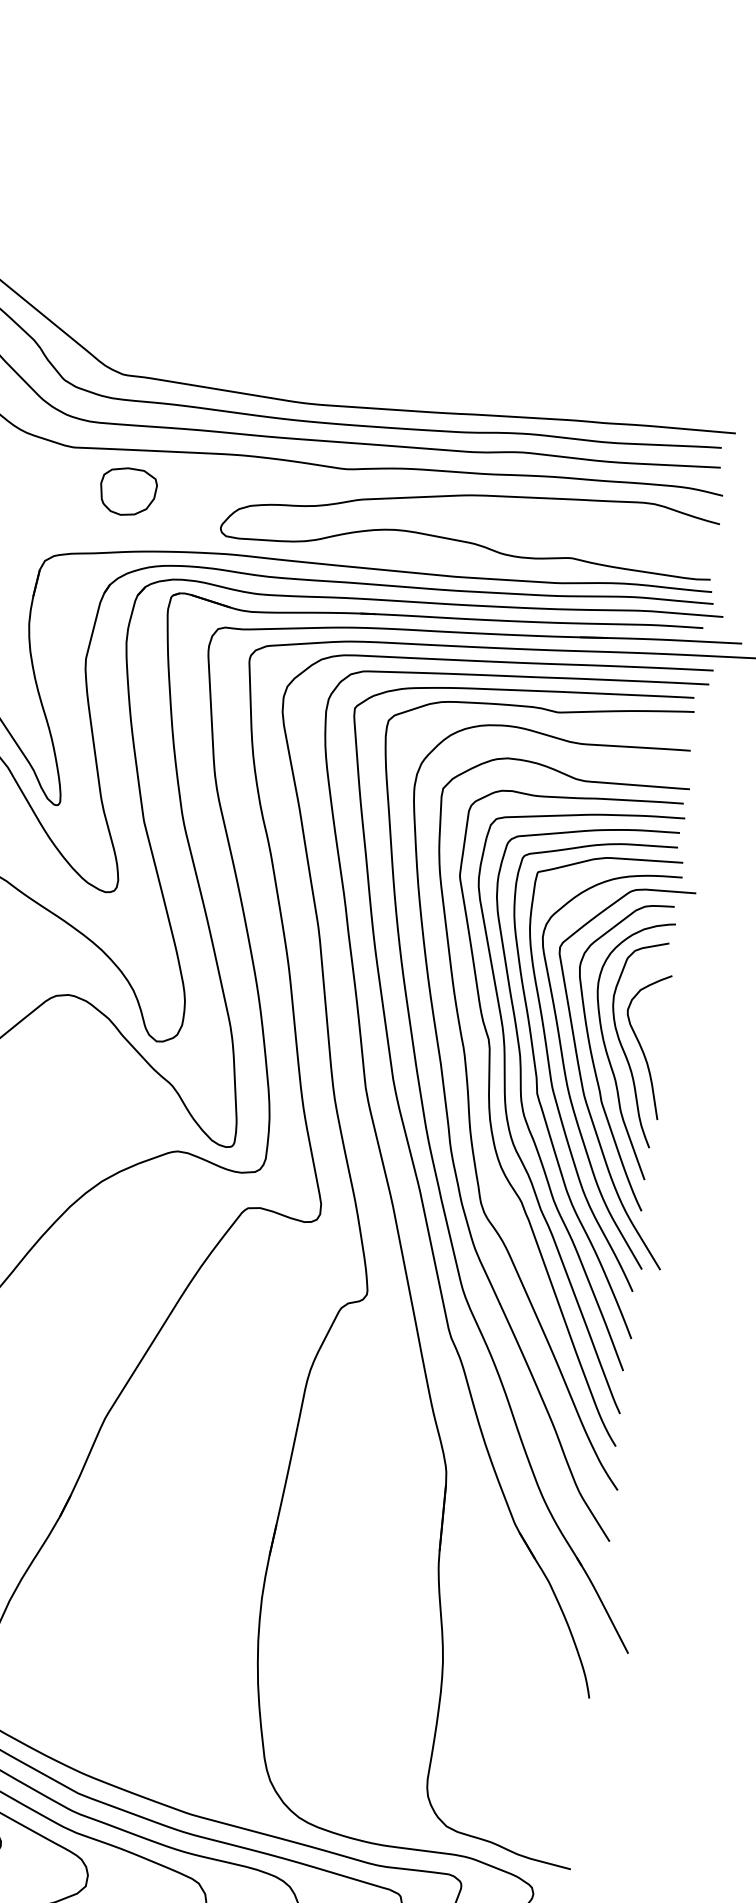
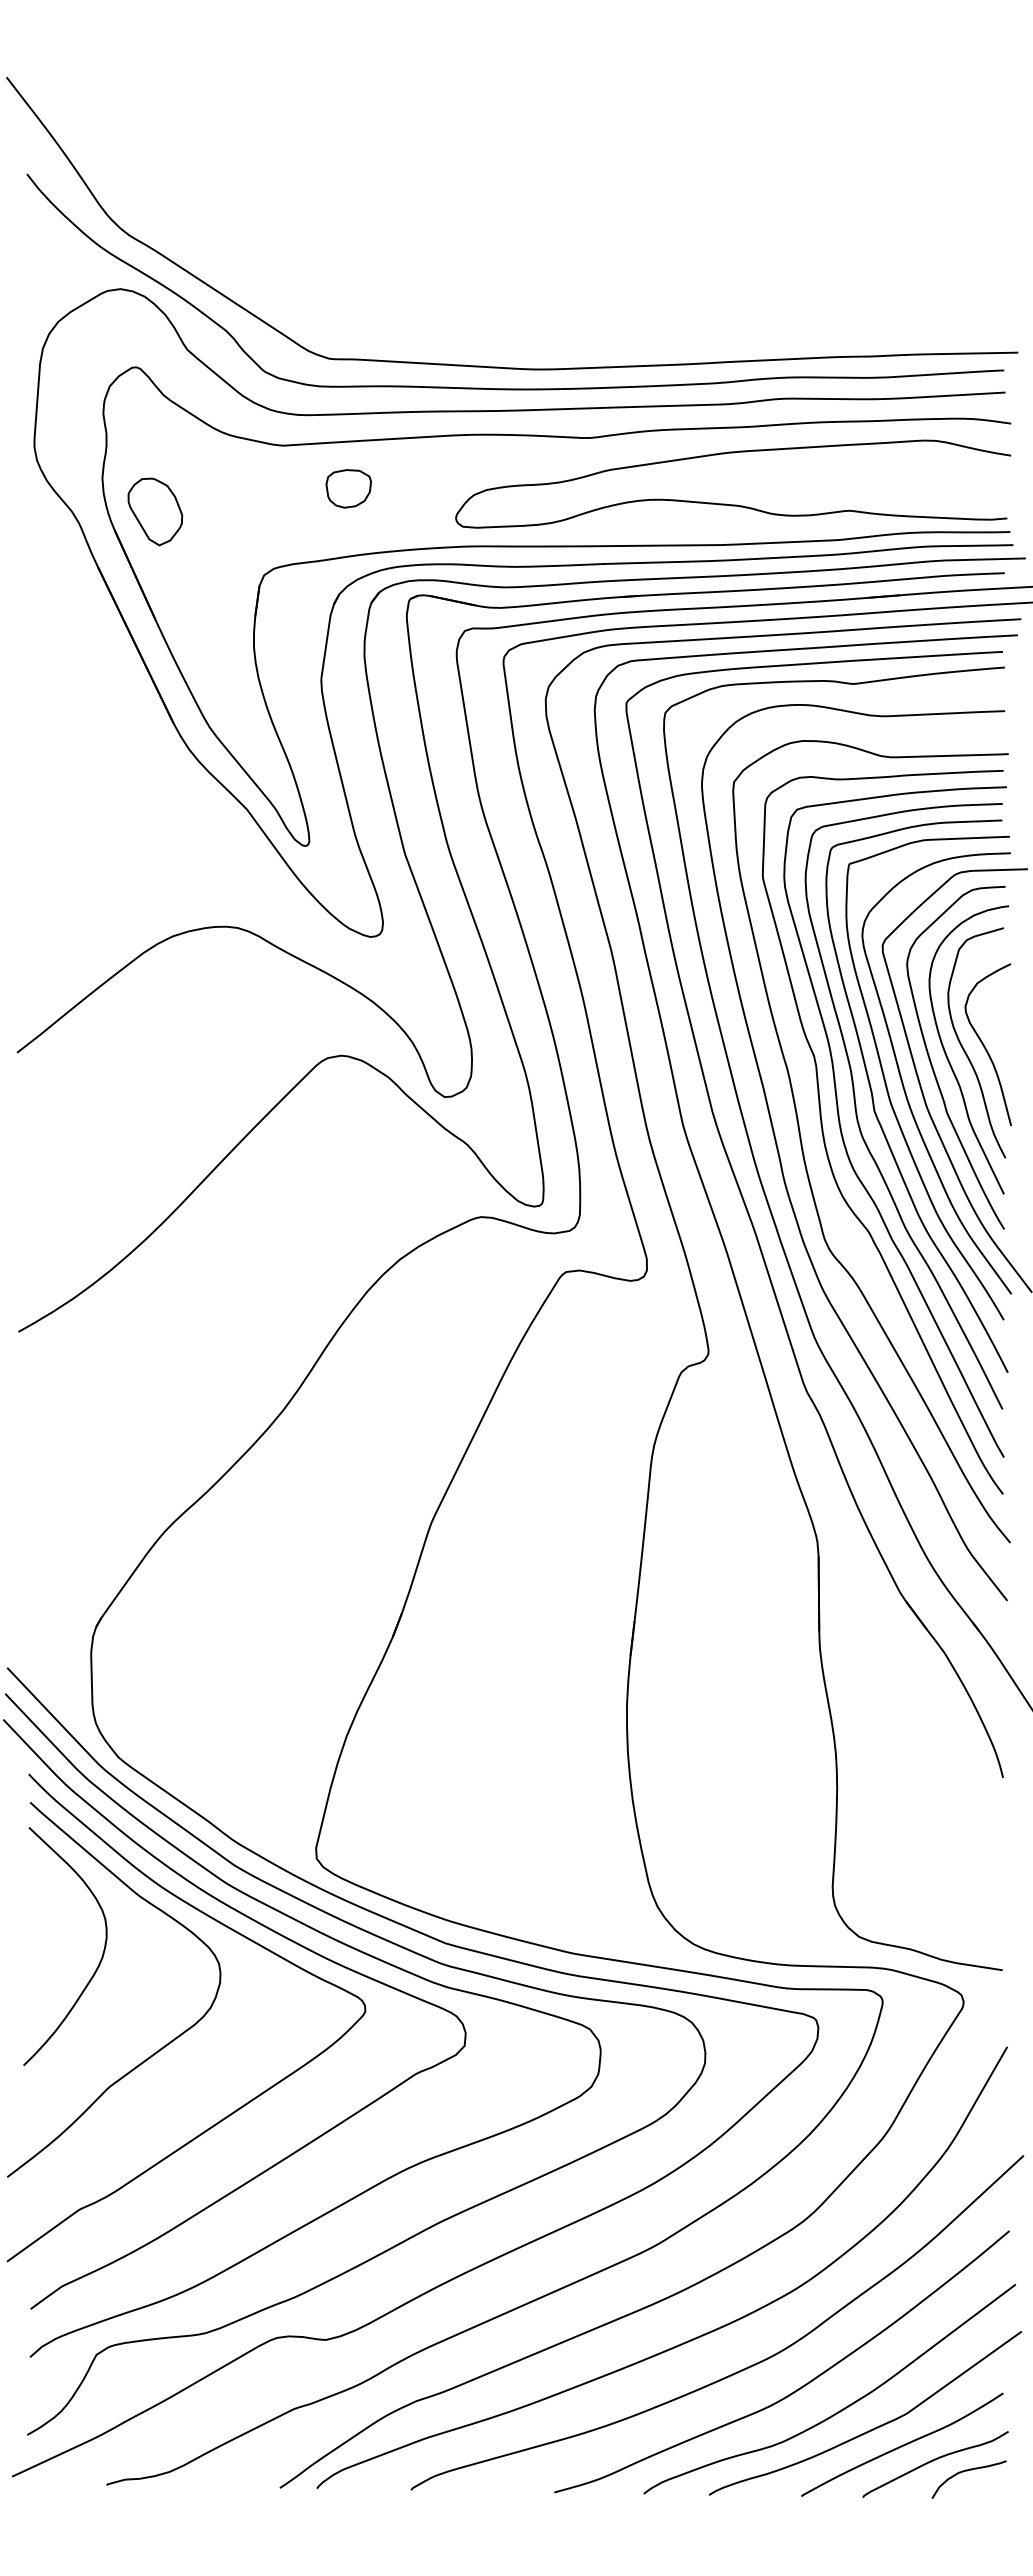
part: (128, 491) -> (348, 488), size x0.71

